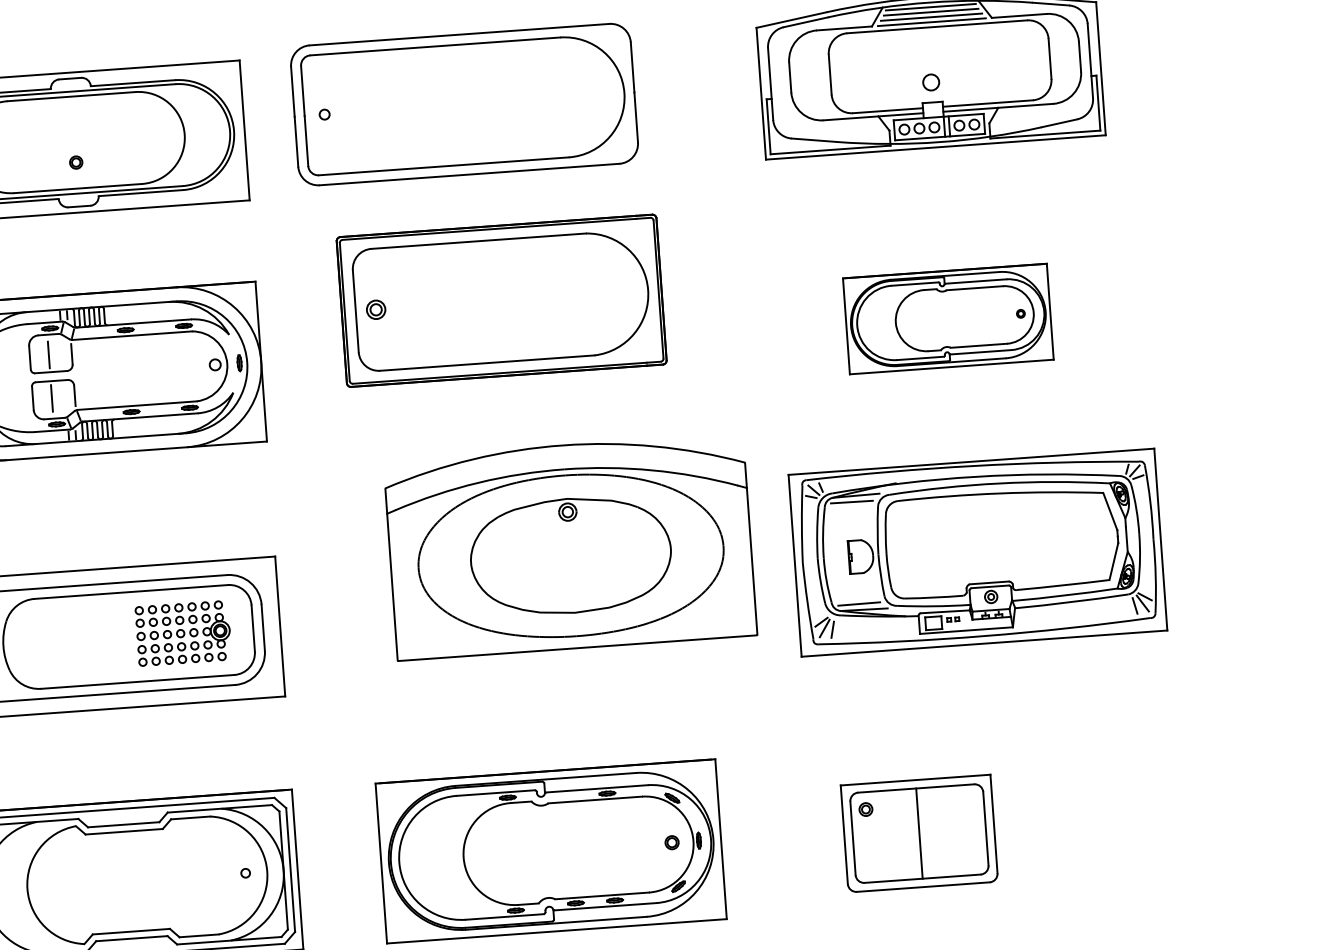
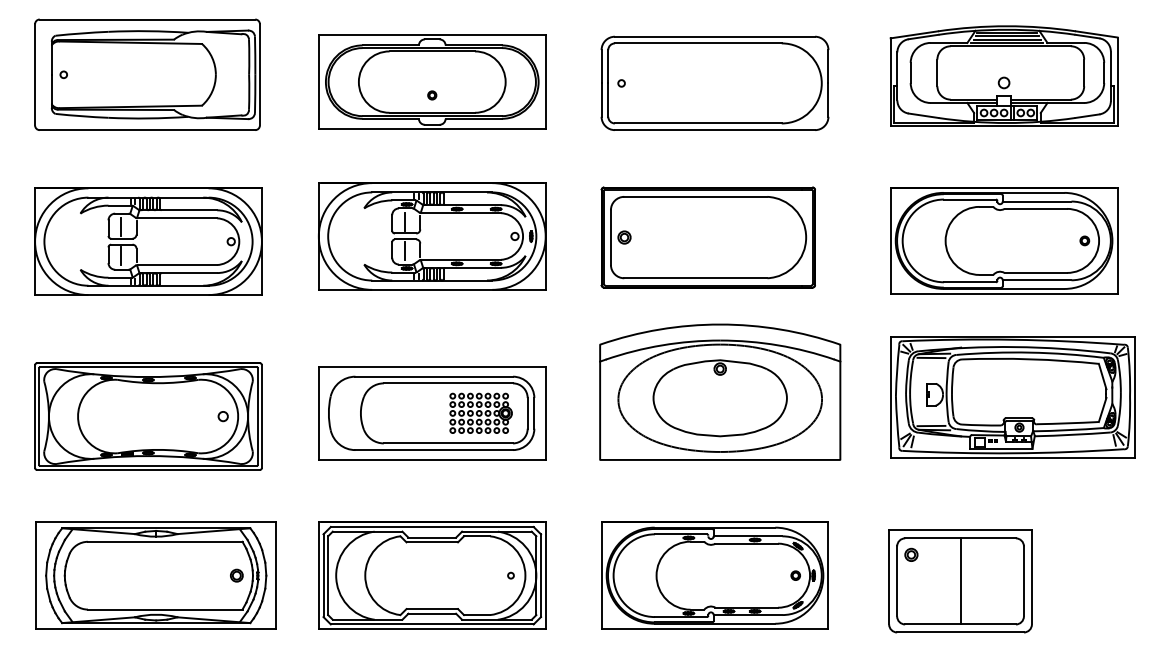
part: (463, 103) -> (714, 82), moved
part: (500, 300) -> (707, 237), moved
part: (948, 318) -> (1004, 240), size x1.67
part: (570, 545) -> (720, 391), moved
part: (919, 833) -> (960, 581), size x1.43

